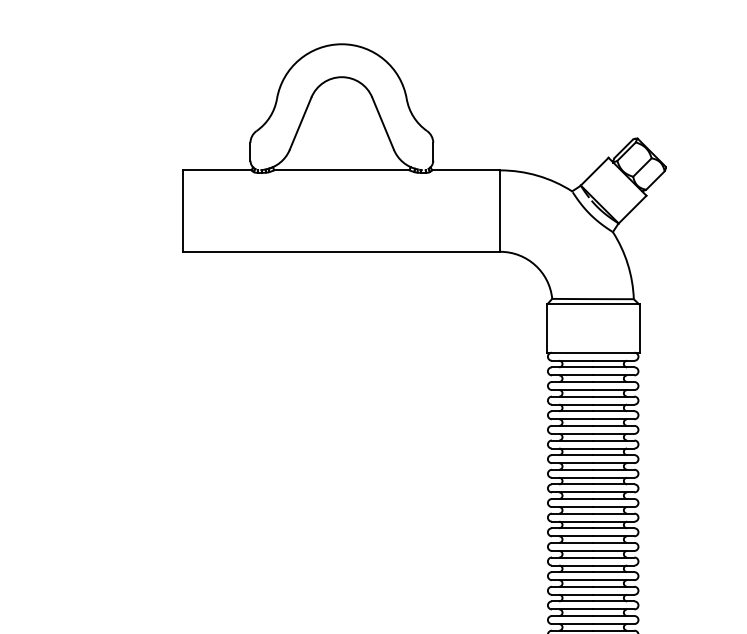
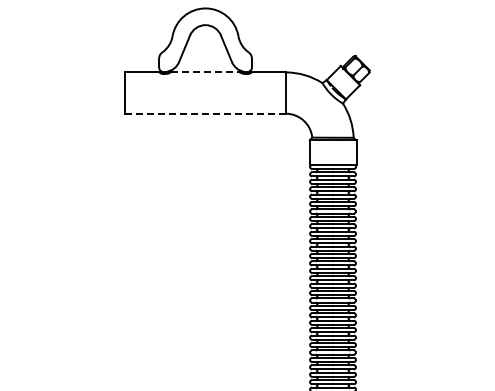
line: (343, 170) -> (206, 72), solid -> dashed
line: (343, 251) -> (206, 113), solid -> dashed

